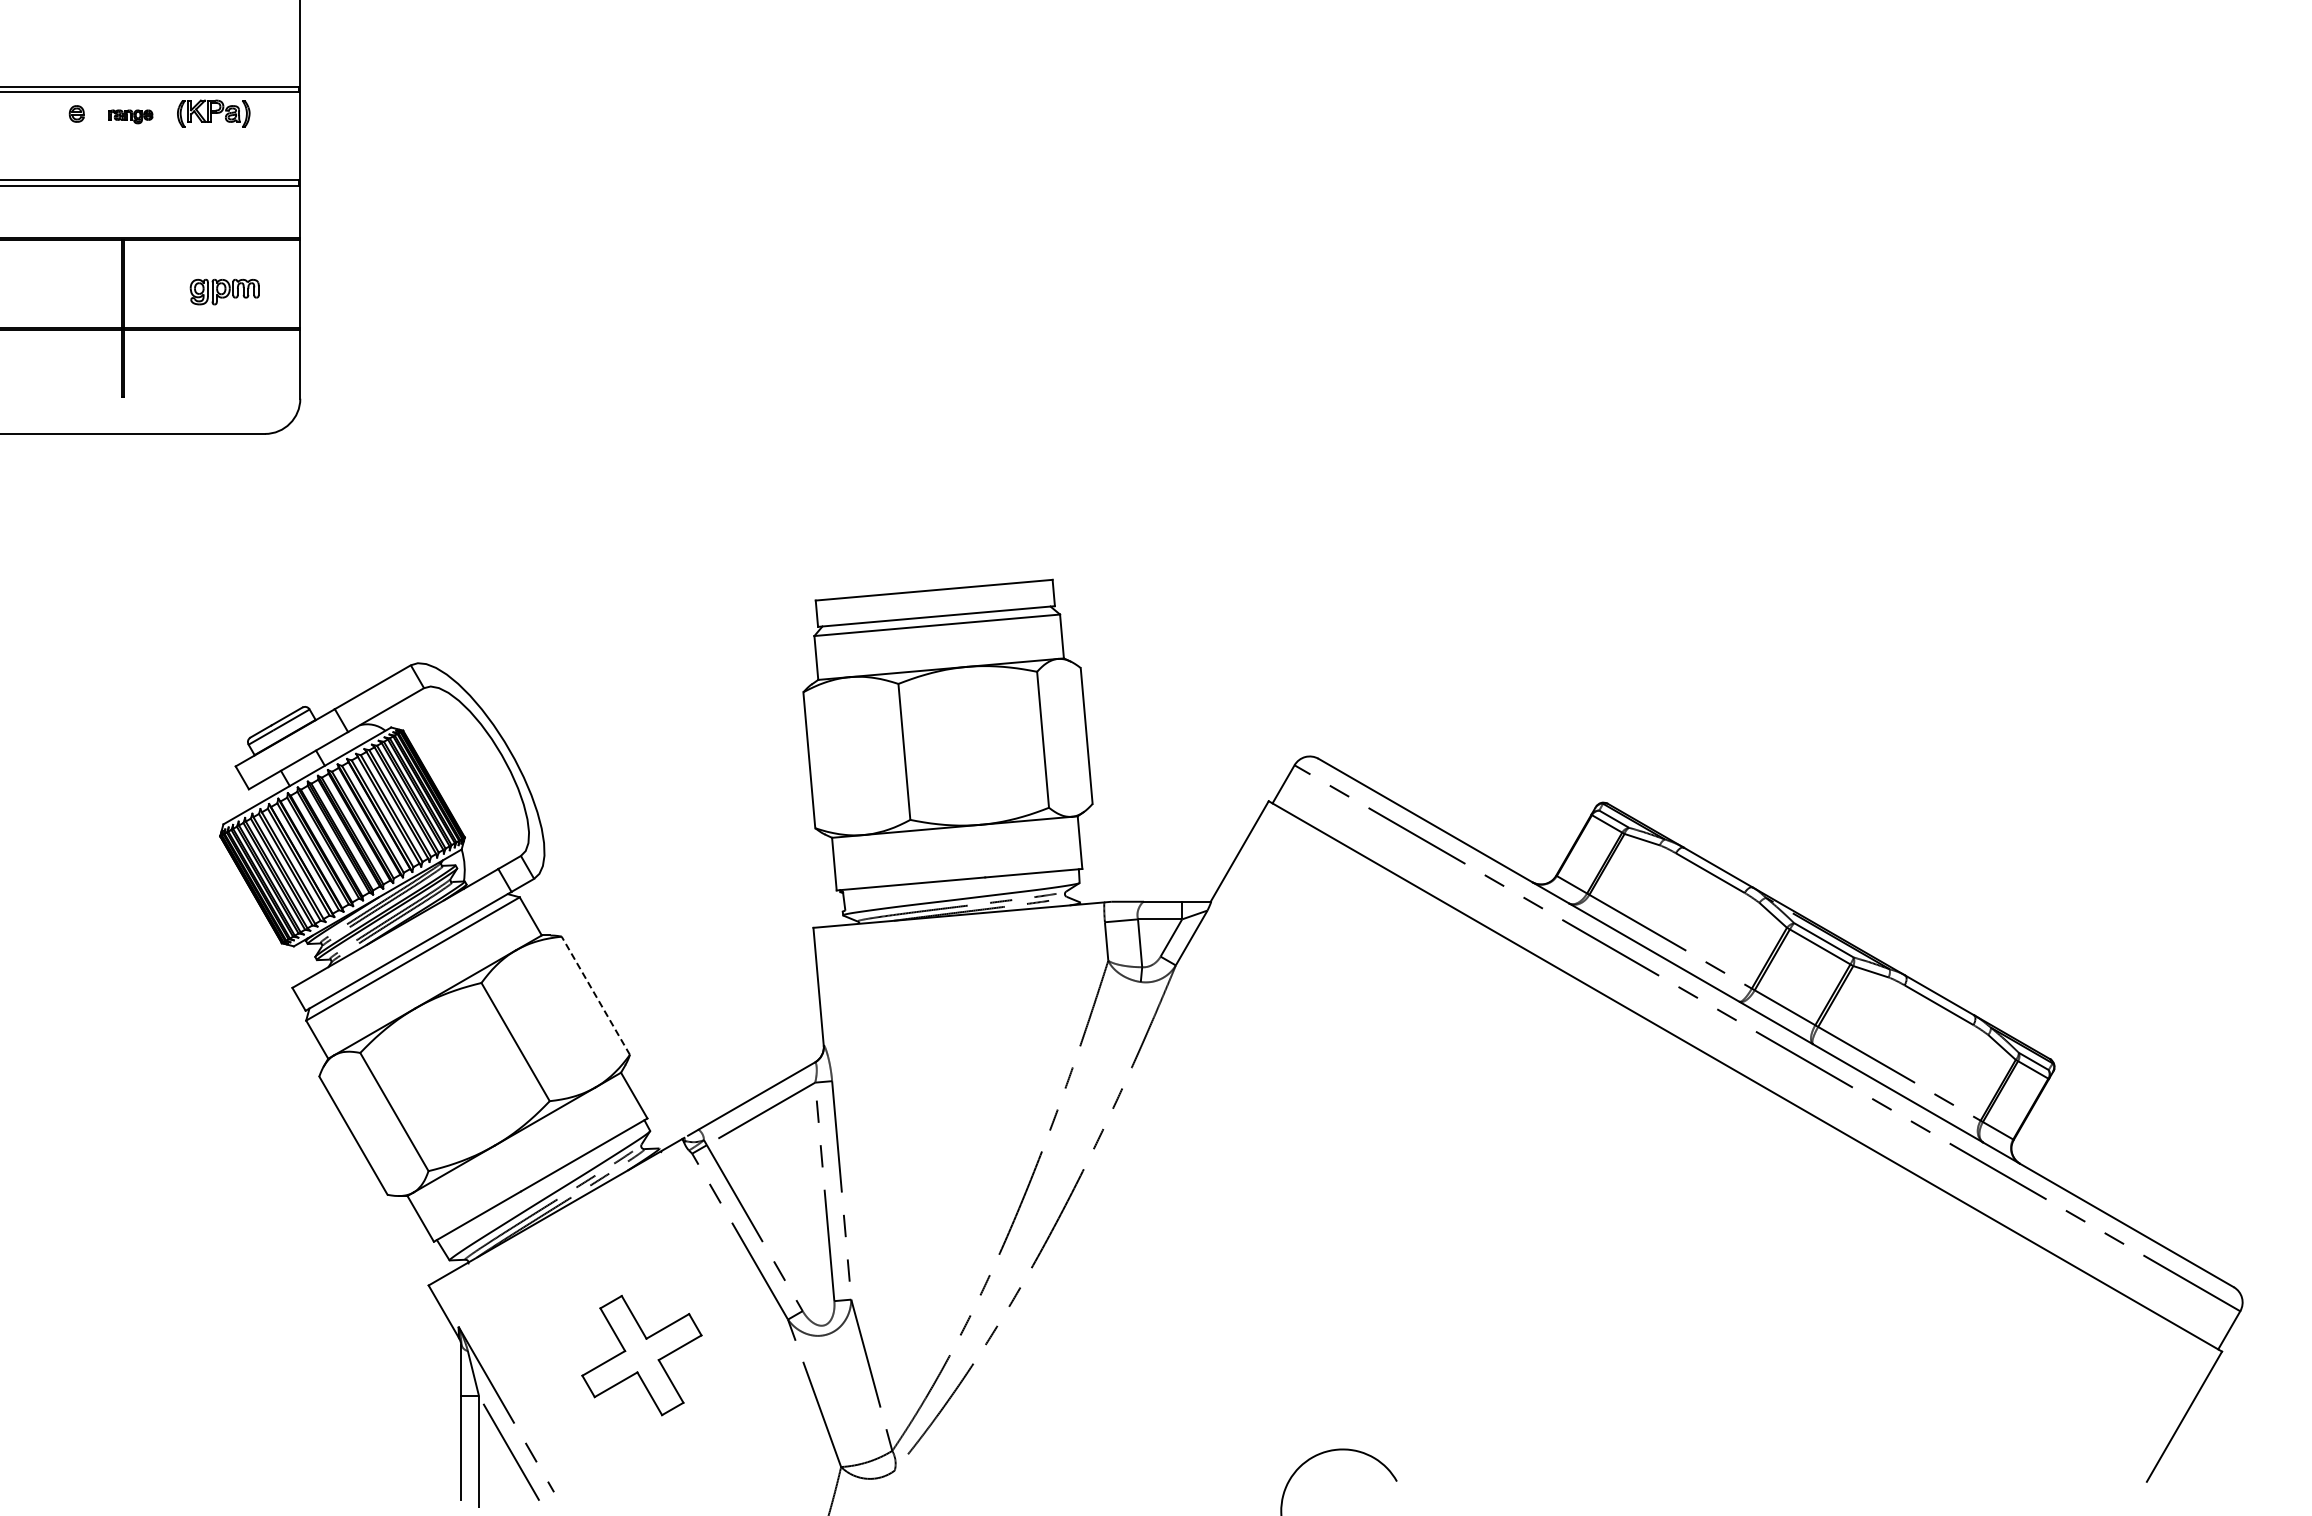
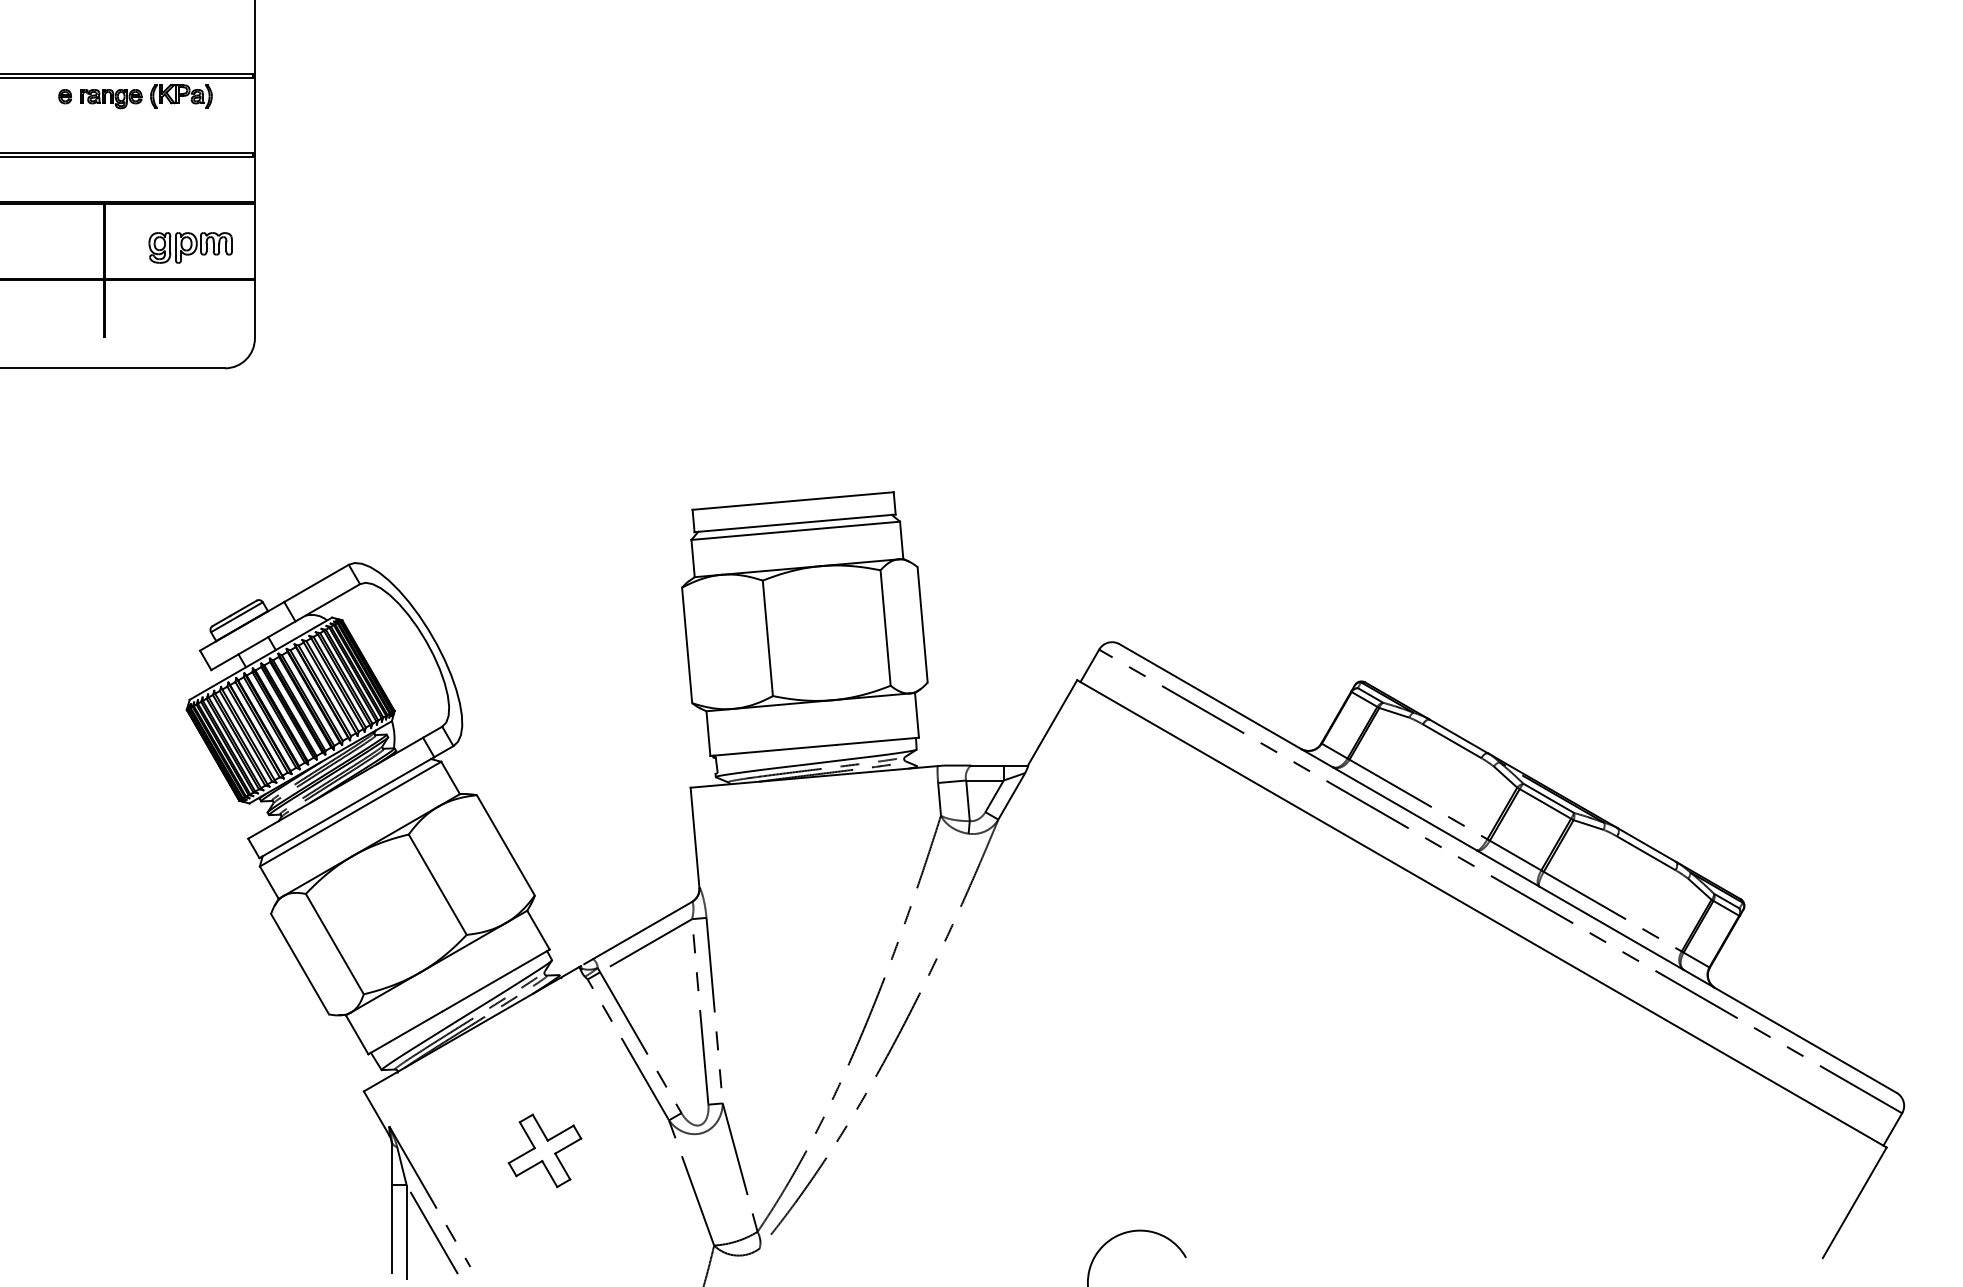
part: (130, 116) -> (110, 98), size x1.67
part: (224, 291) -> (190, 247), size x1.43
line: (595, 995) -> (505, 845), dashed -> solid
part: (641, 1355) -> (544, 1150), size x0.71

